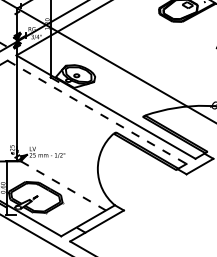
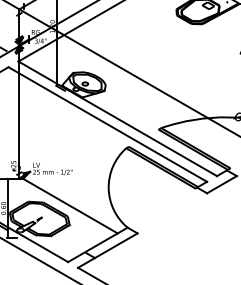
line: (97, 112) -> (108, 124), dashed -> solid
line: (63, 186) -> (70, 206), dashed -> solid

